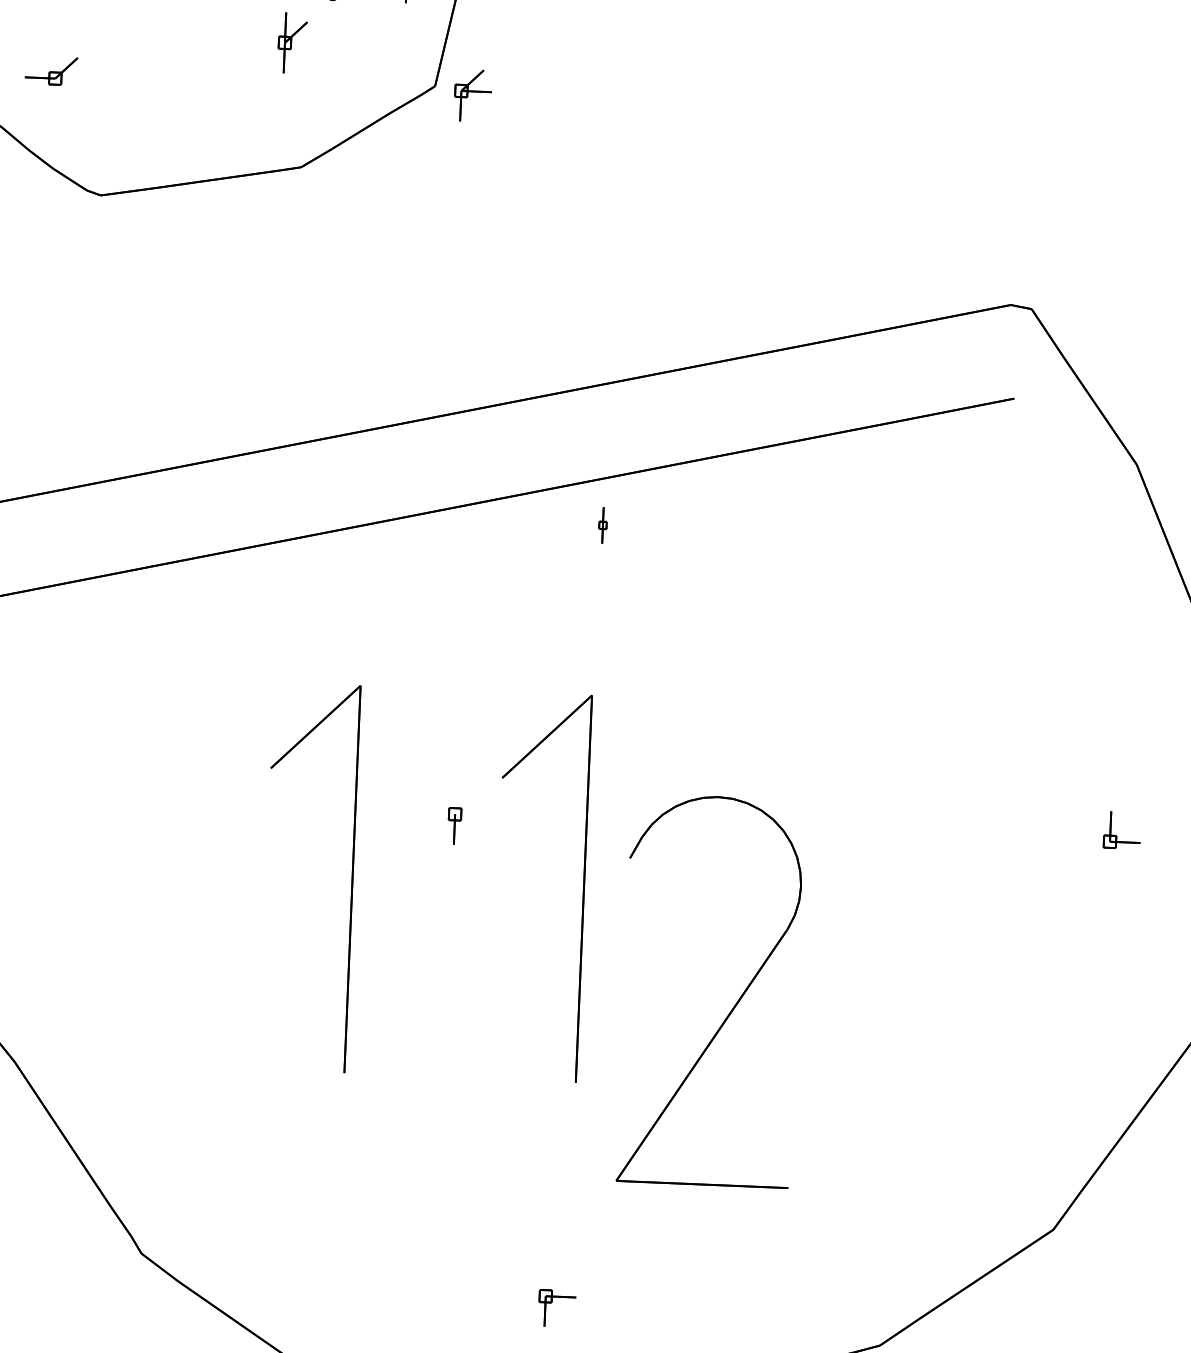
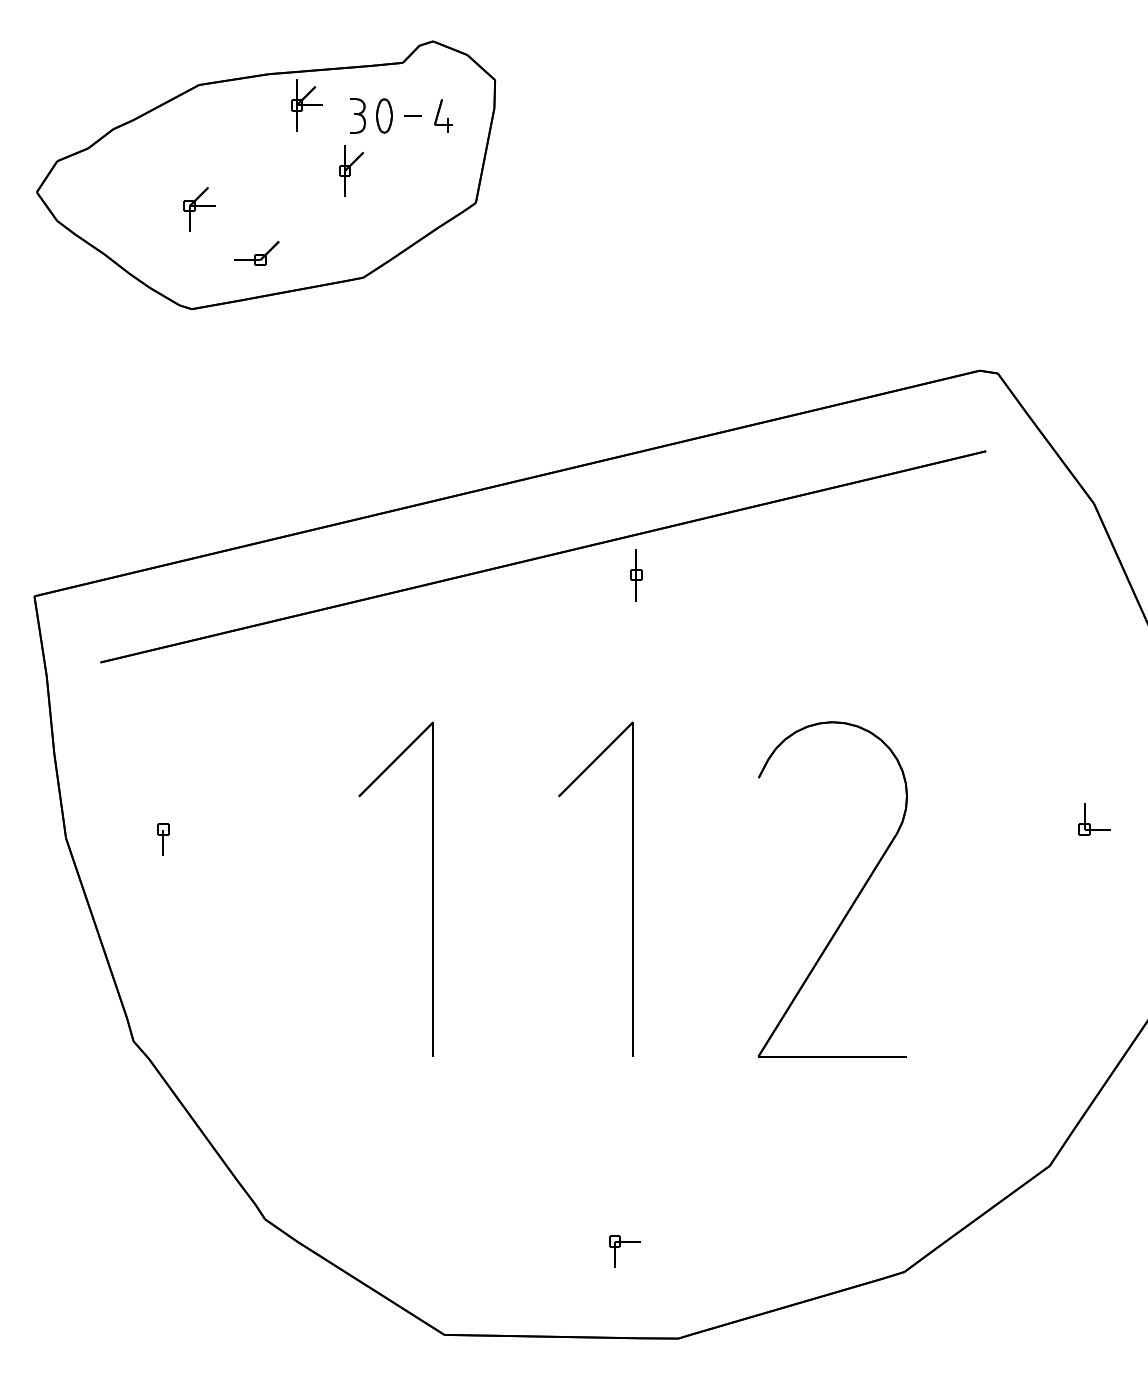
part: (51, 70) -> (256, 253), moved
part: (472, 95) -> (199, 209), moved
part: (603, 525) -> (636, 575), size x1.67
part: (454, 825) -> (163, 839), moved
part: (735, 1003) -> (854, 899), moved

